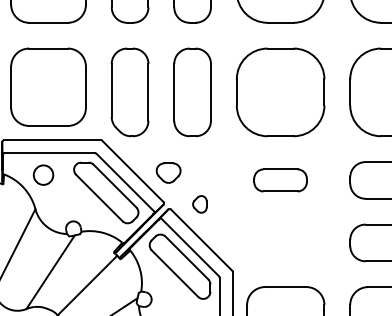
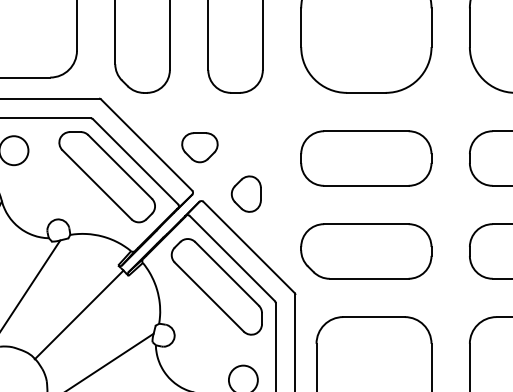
part: (280, 180) -> (366, 158), size x1.67
part: (199, 204) -> (245, 194), size x1.43
part: (280, 242) -> (366, 250), added

